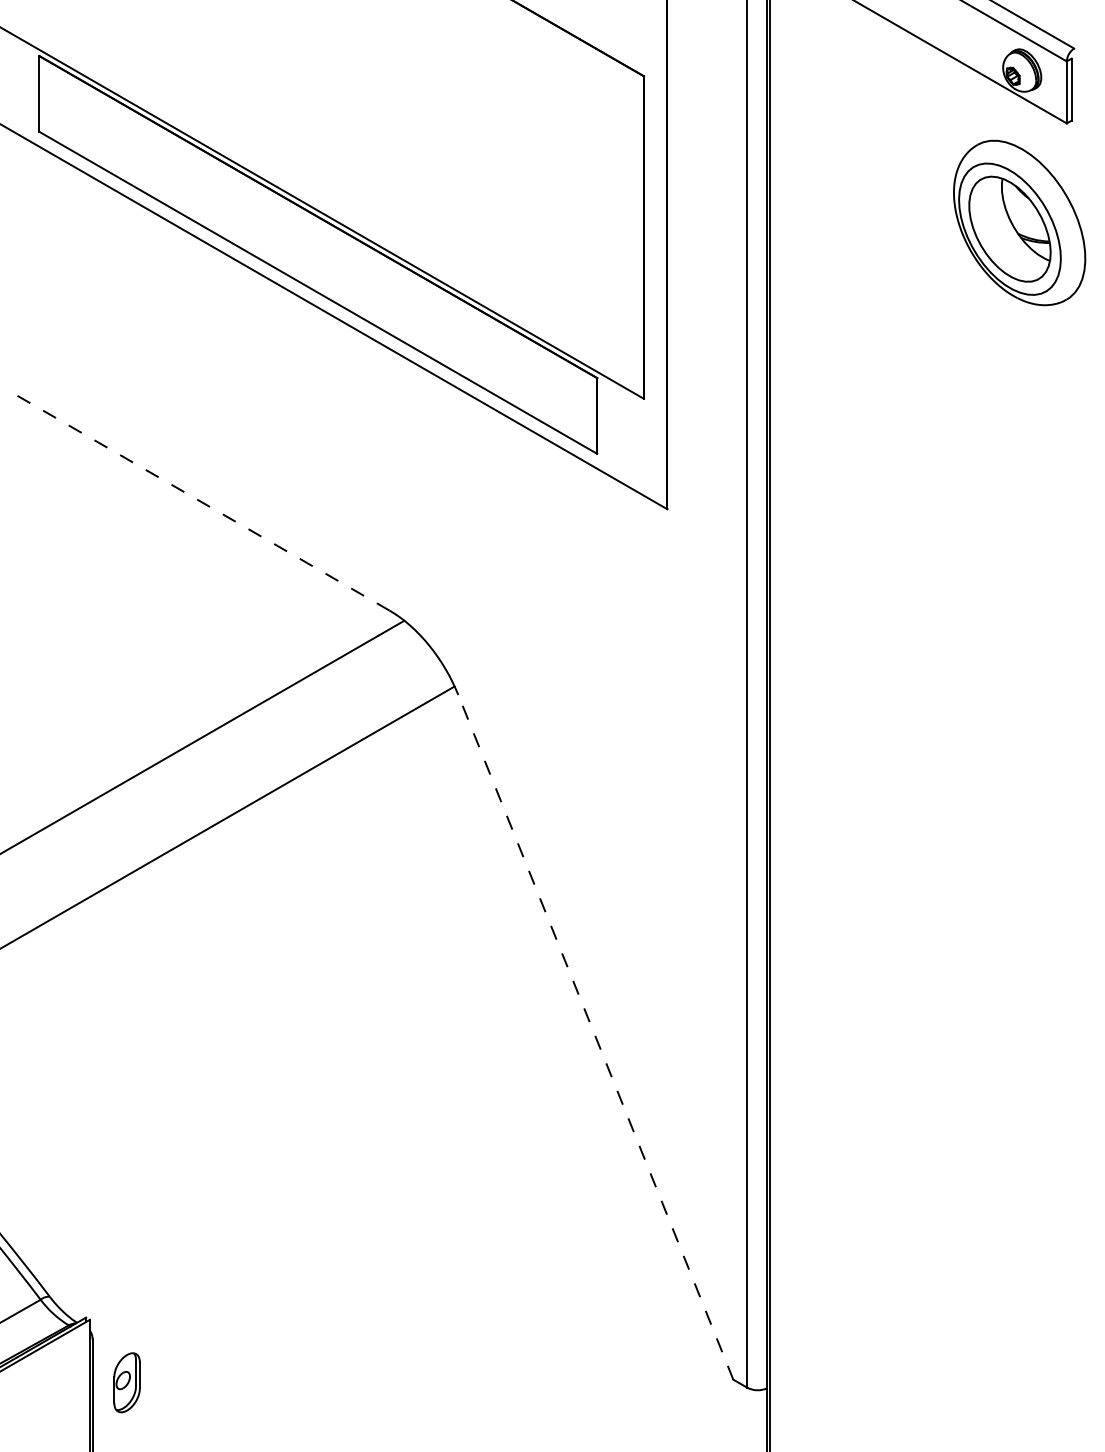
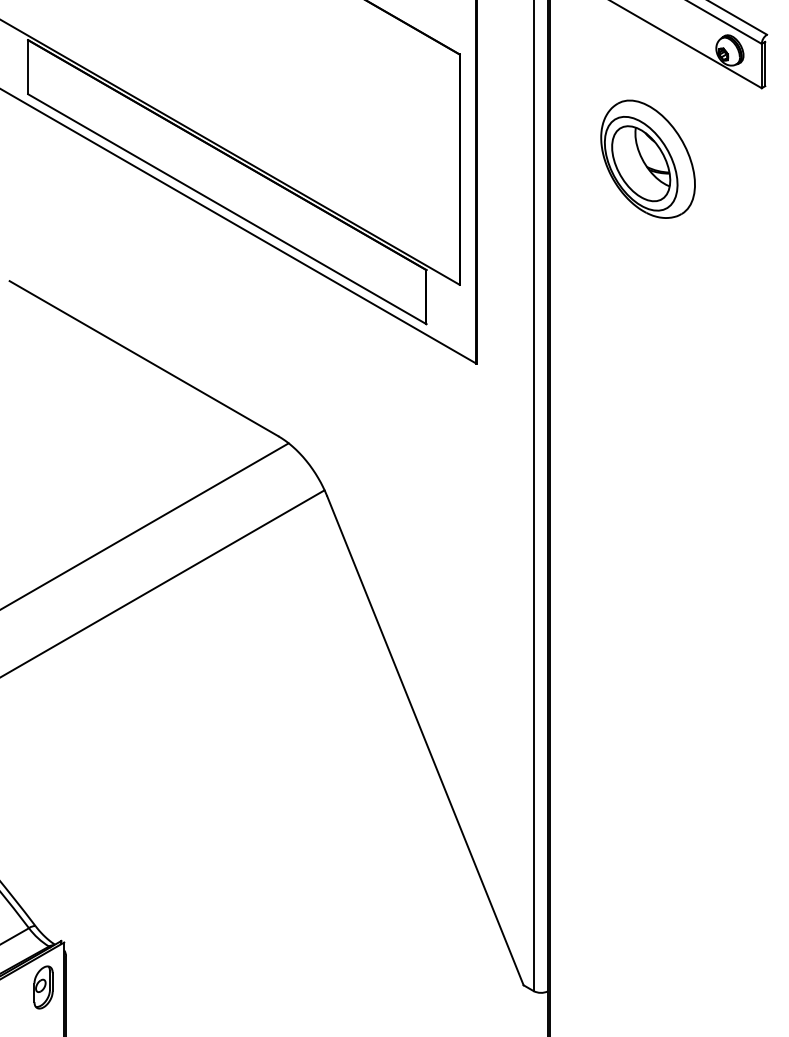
part: (1019, 222) -> (648, 158), moved
line: (201, 501) -> (143, 358), dashed -> solid
line: (595, 1037) -> (425, 740), dashed -> solid
part: (126, 1382) -> (43, 987), moved

